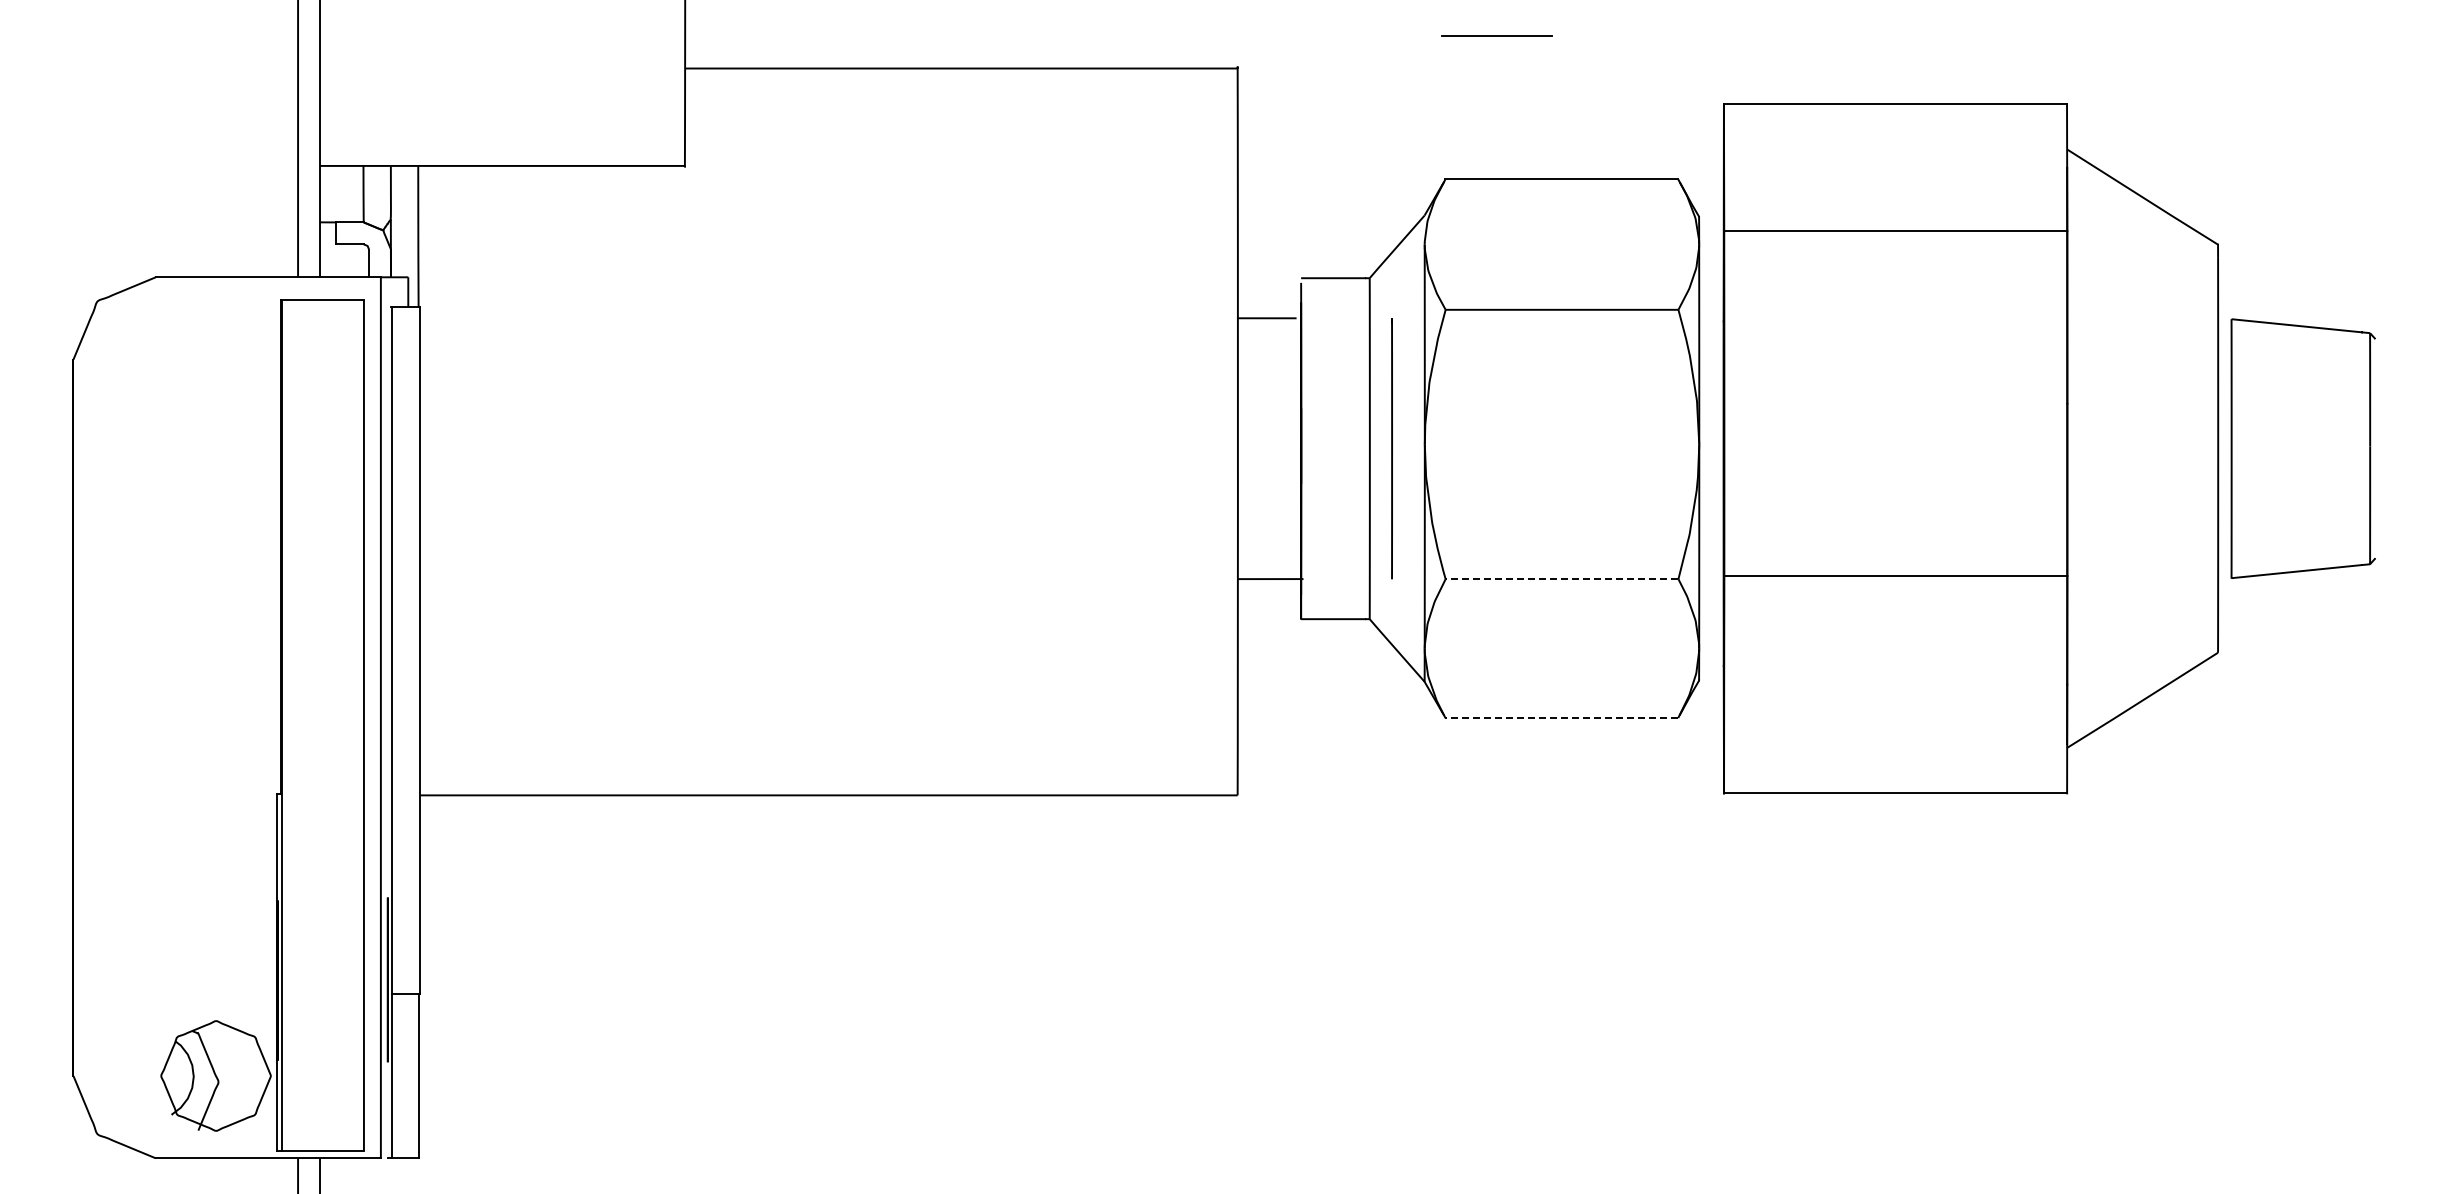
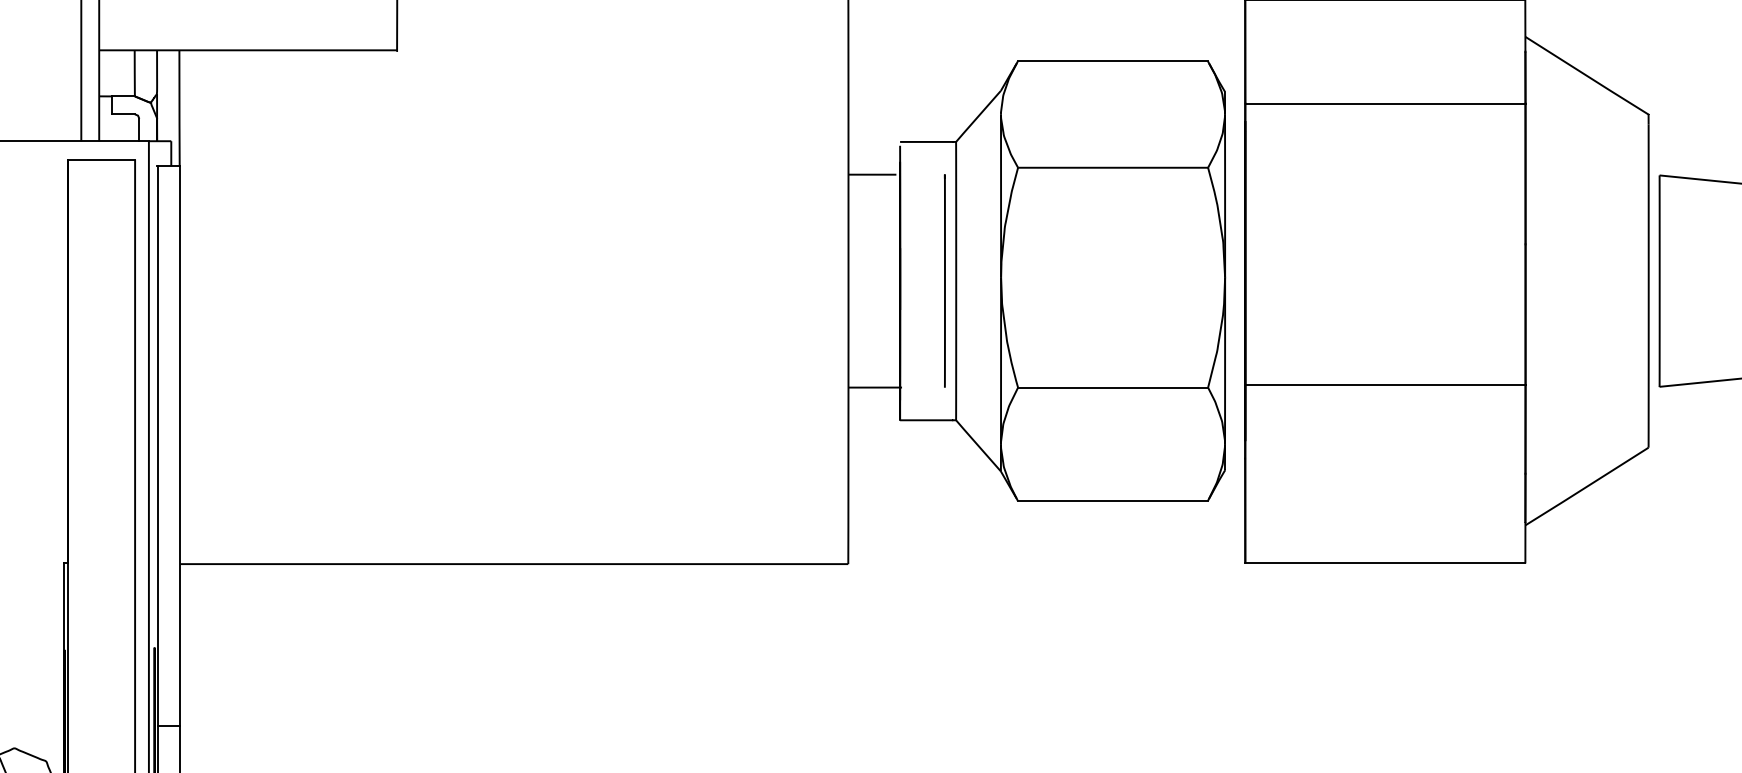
line: (1391, 448) -> (944, 280), moved
line: (1561, 579) -> (1112, 387), dashed -> solid
line: (1561, 718) -> (1112, 501), dashed -> solid

